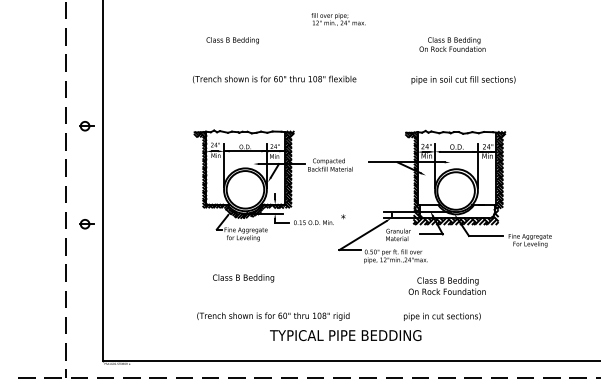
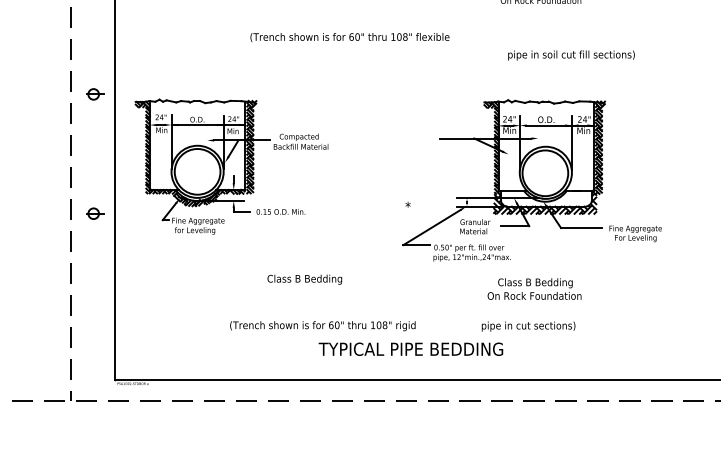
text: (274, 79) -> (349, 37), moved
text: (463, 80) -> (571, 55), moved
part: (272, 185) -> (230, 166), moved
text: (243, 278) -> (304, 279), moved

